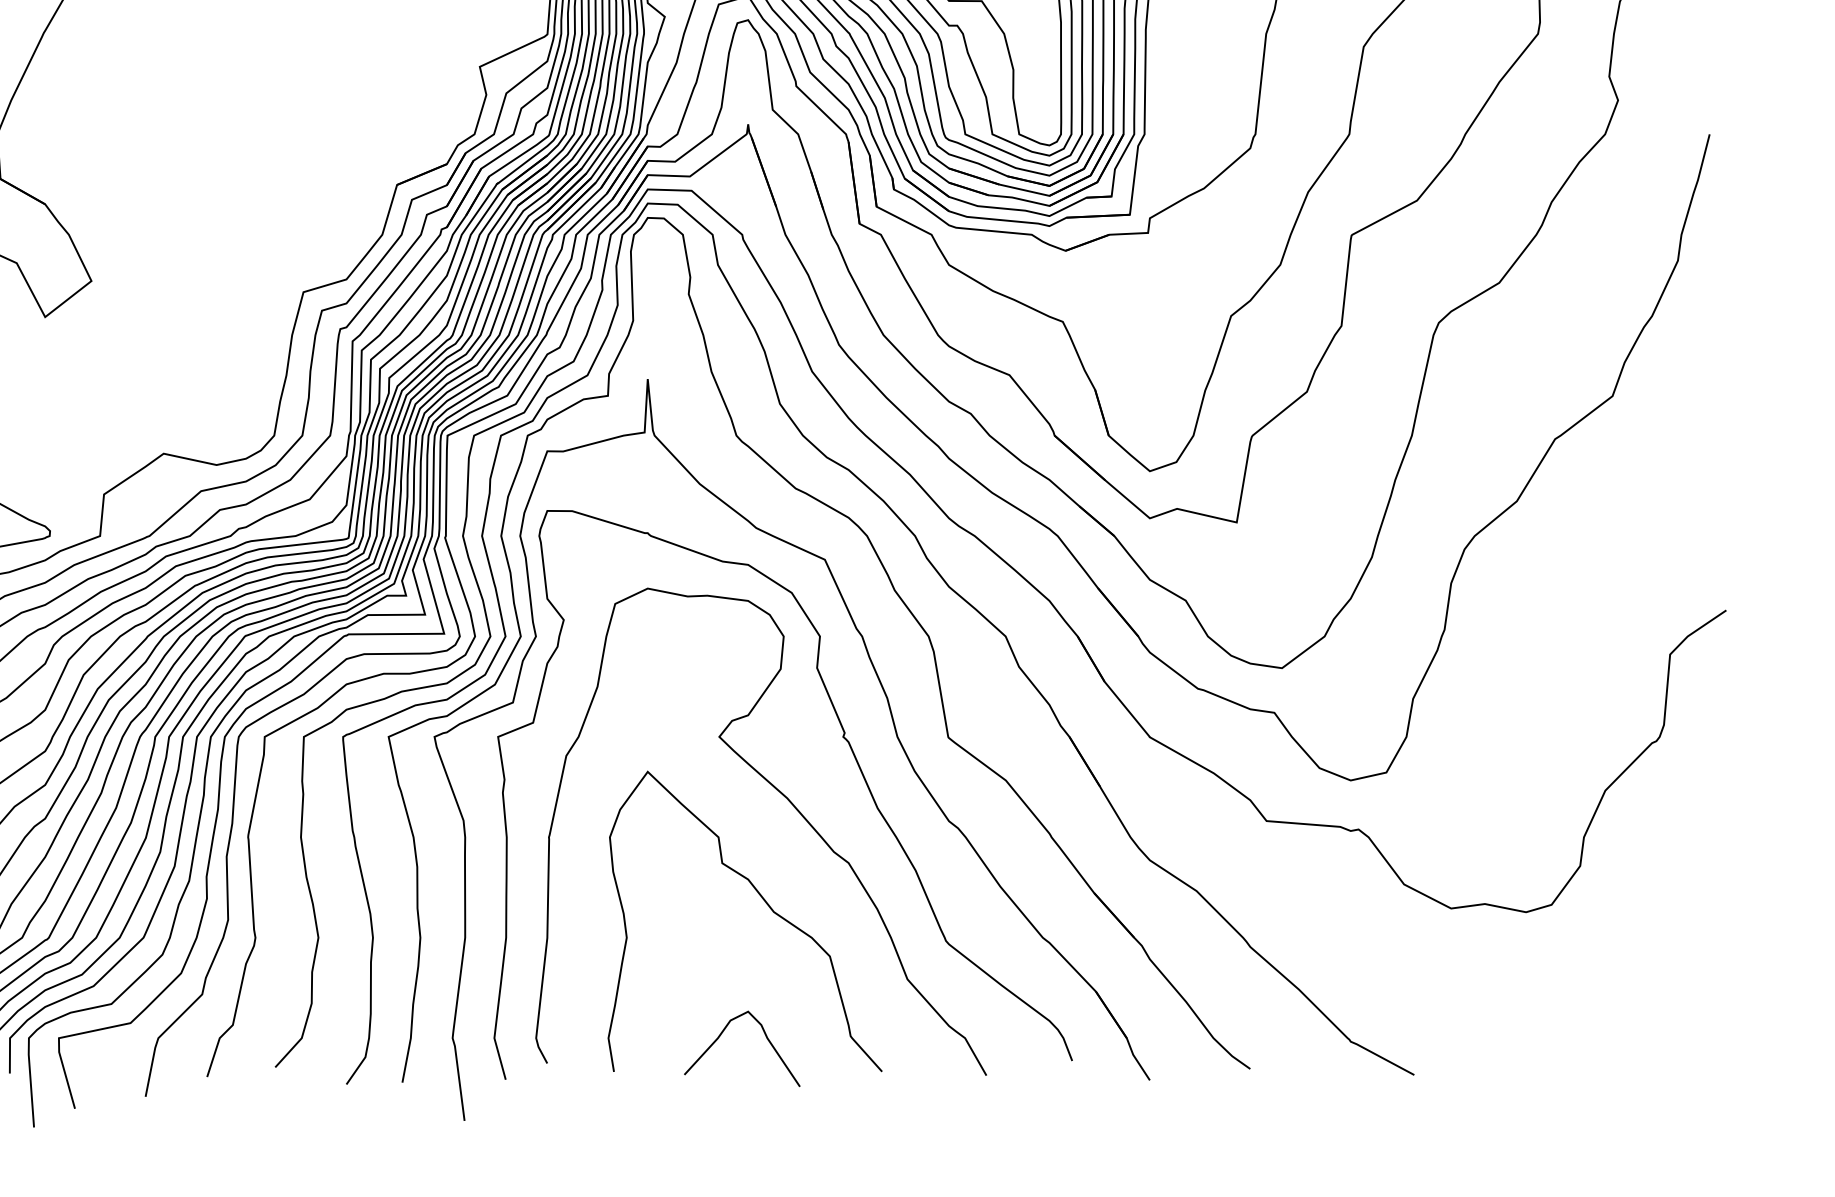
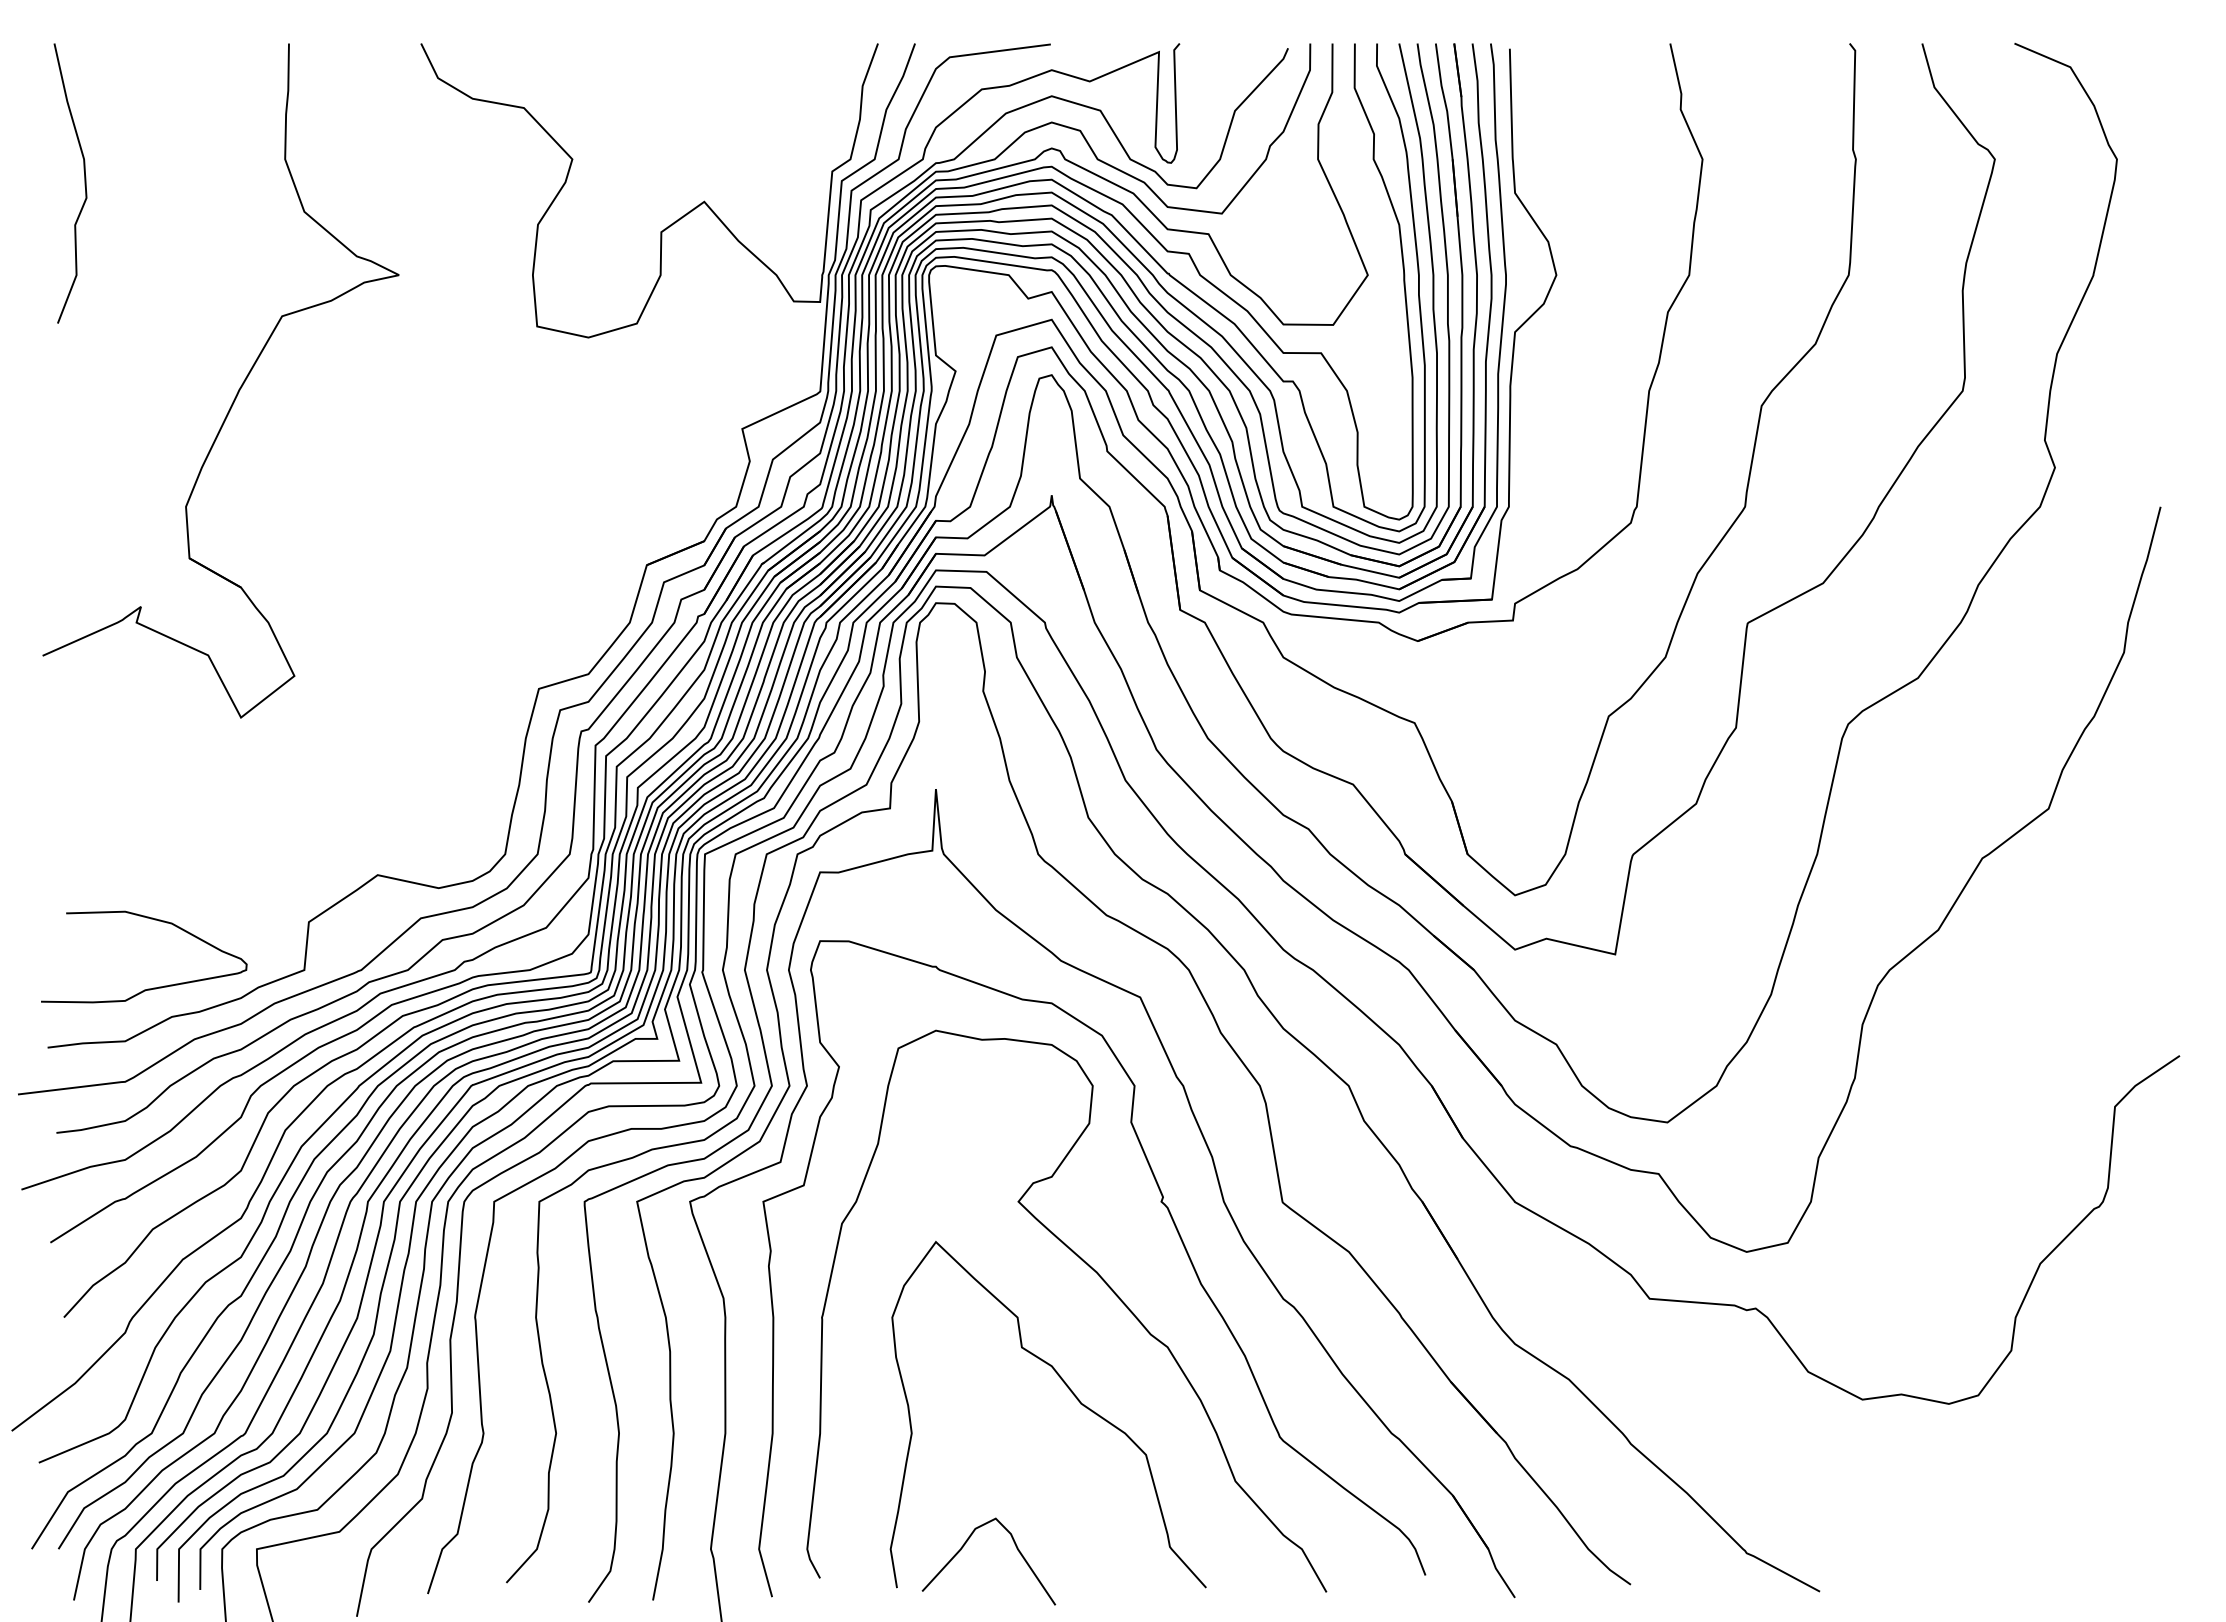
curve: (722, 1033) -> (966, 1543), moved

